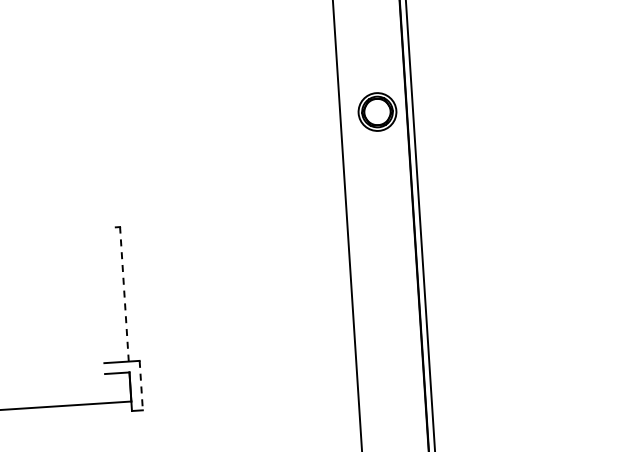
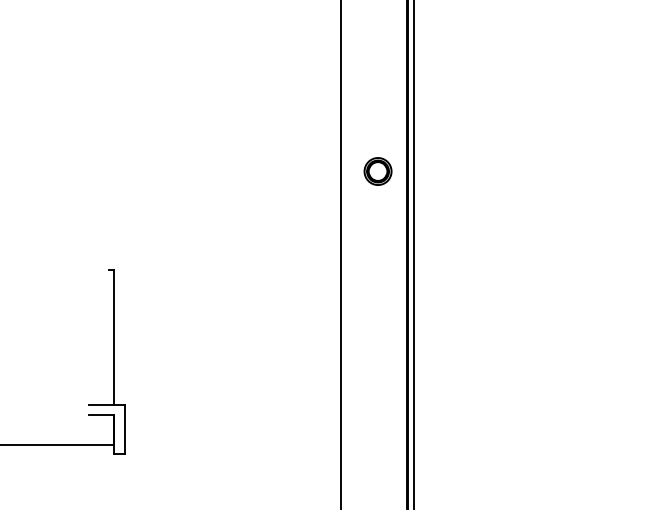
part: (376, 112) -> (377, 171), size x0.71
line: (124, 293) -> (113, 336), dashed -> solid
line: (141, 385) -> (124, 429), dashed -> solid

